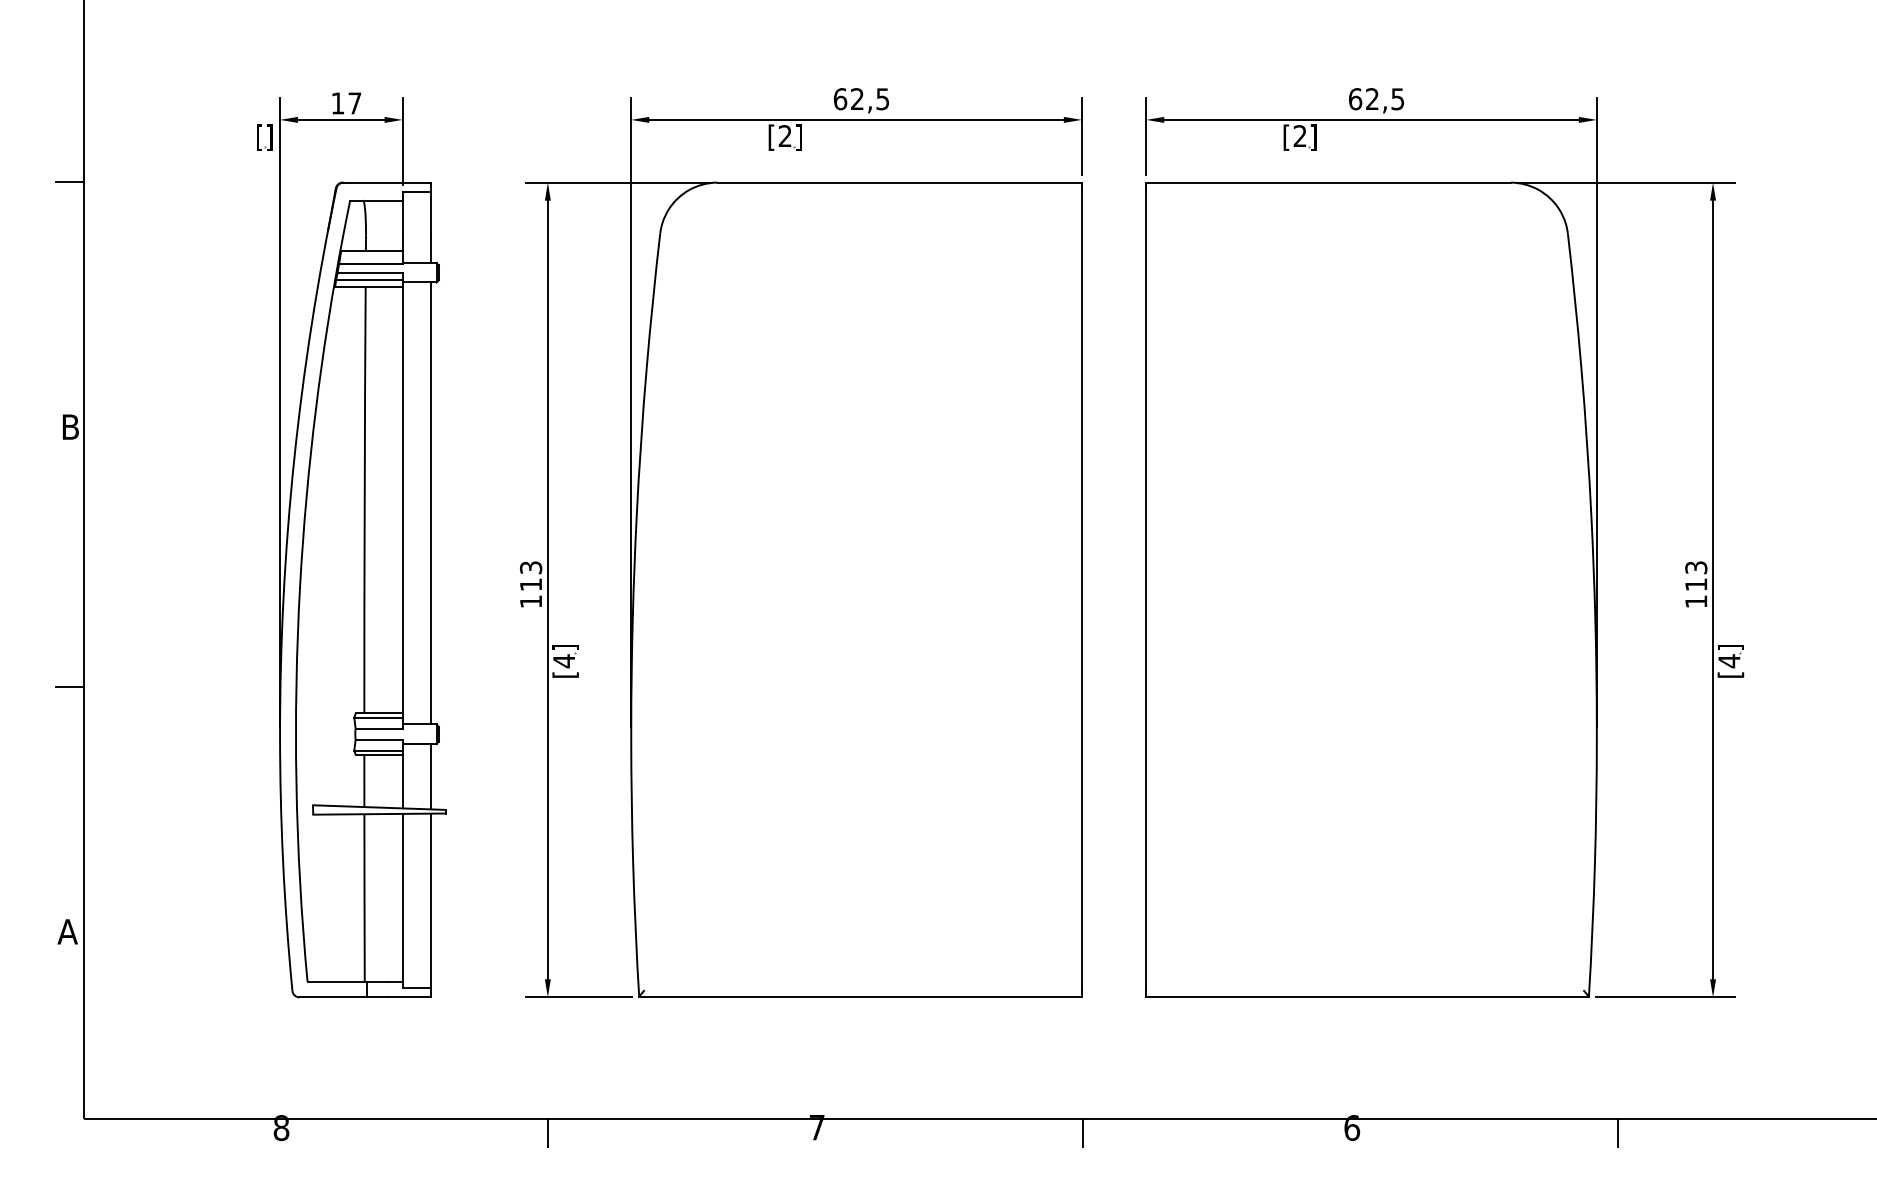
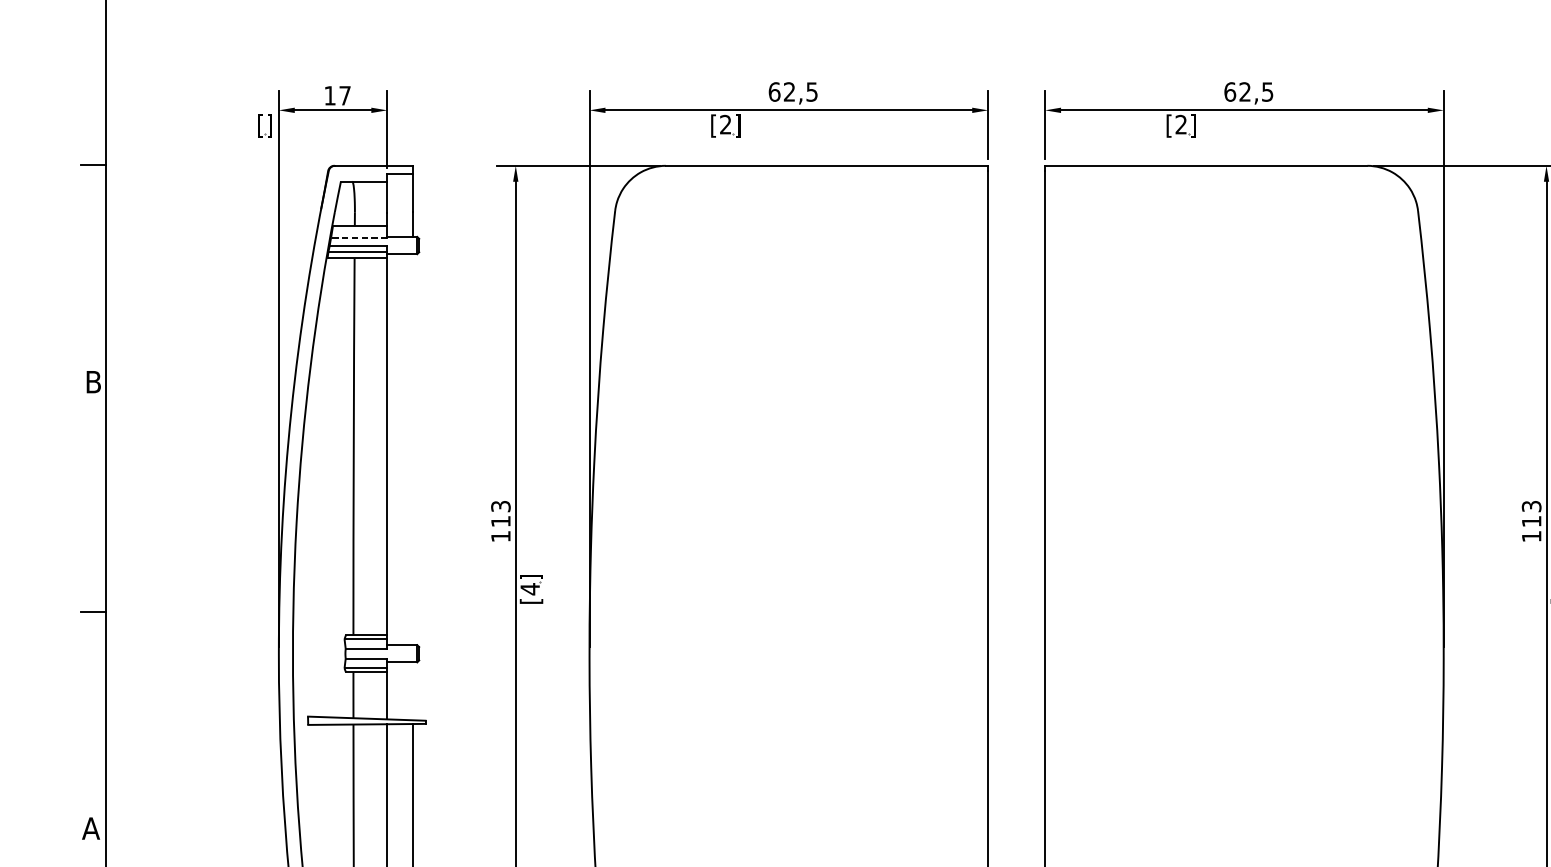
line: (370, 264) -> (358, 238), solid -> dashed
line: (431, 503) -> (412, 449), removed
line: (431, 776) -> (412, 691), removed

